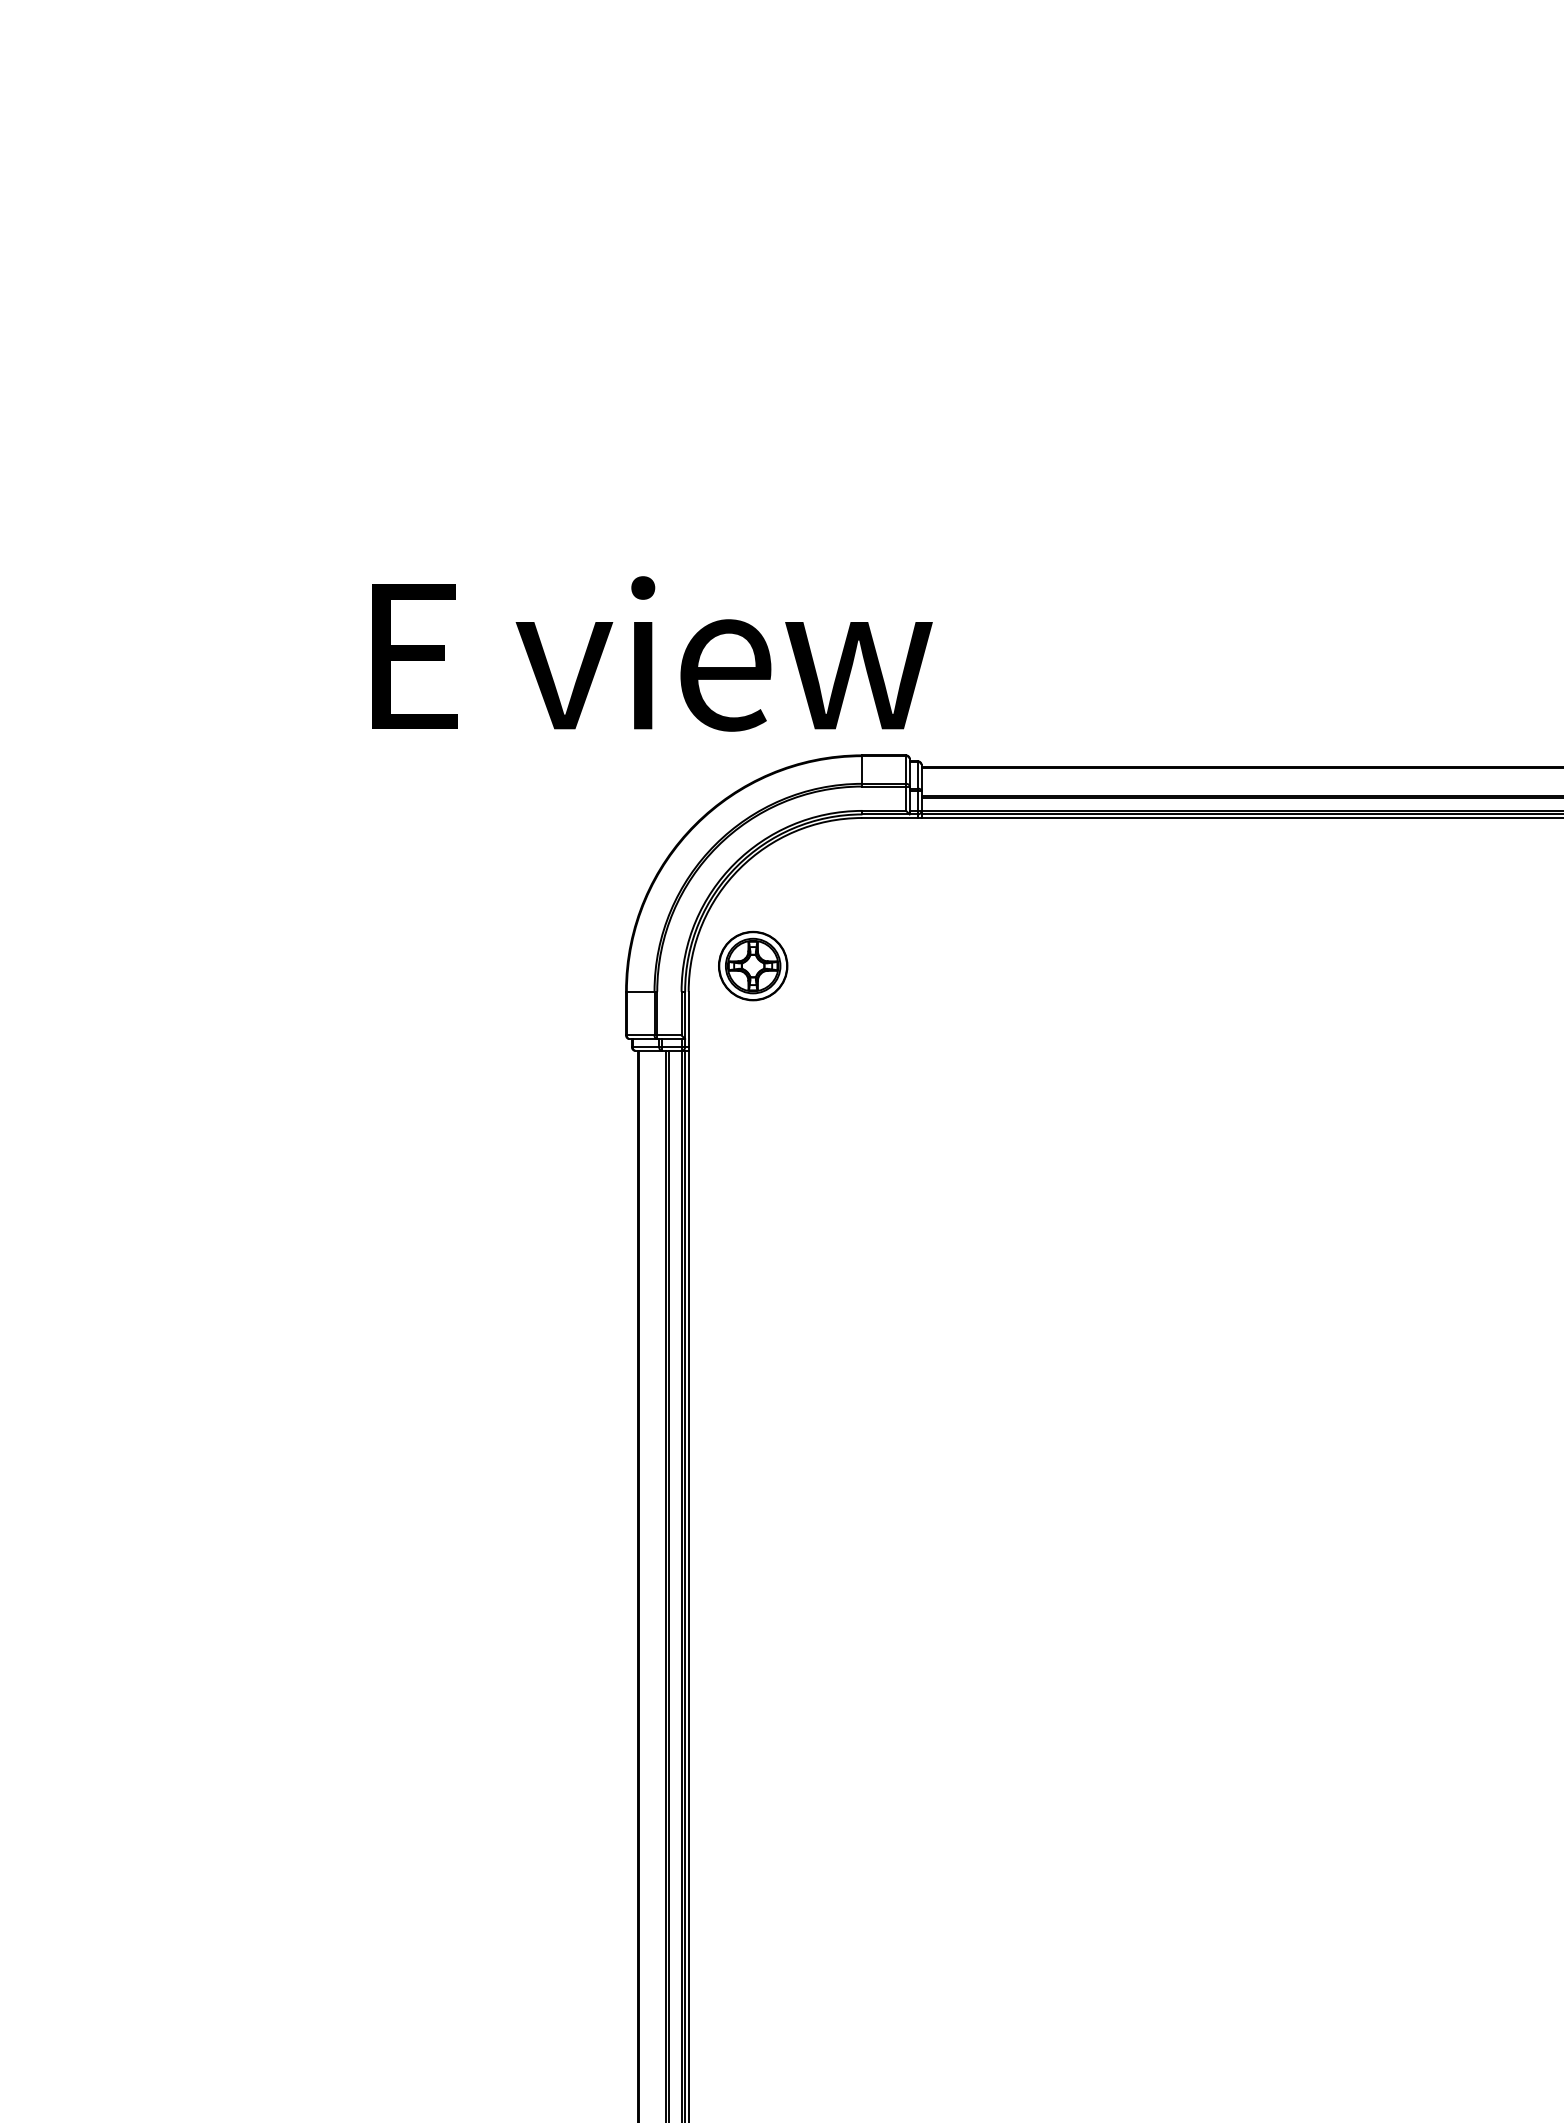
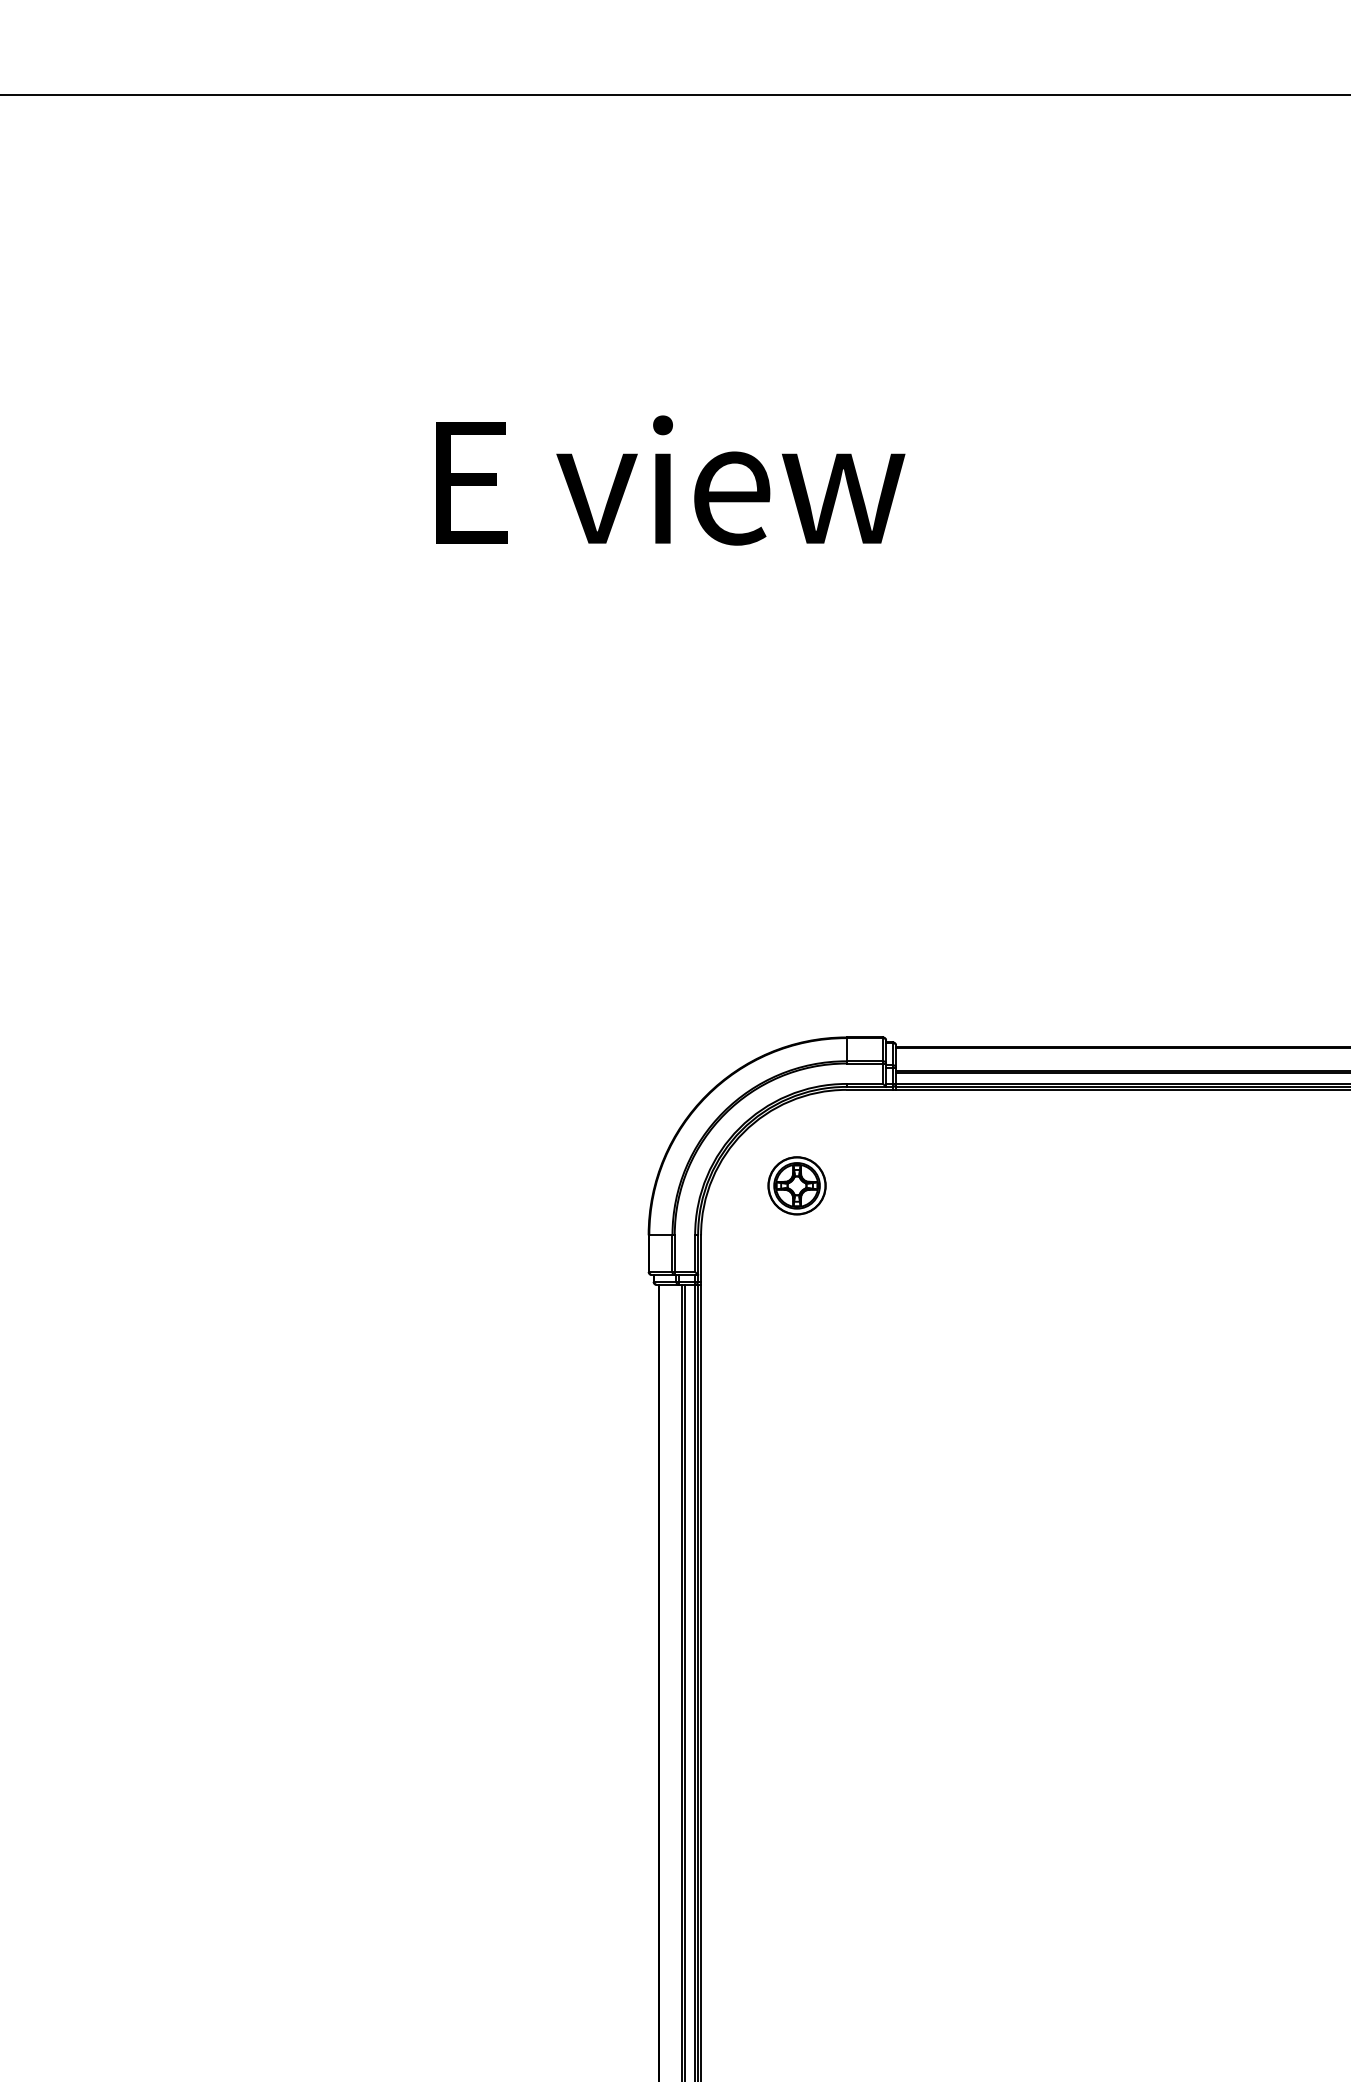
text: (652, 653) -> (670, 480), moved
part: (752, 965) -> (796, 1185), moved

